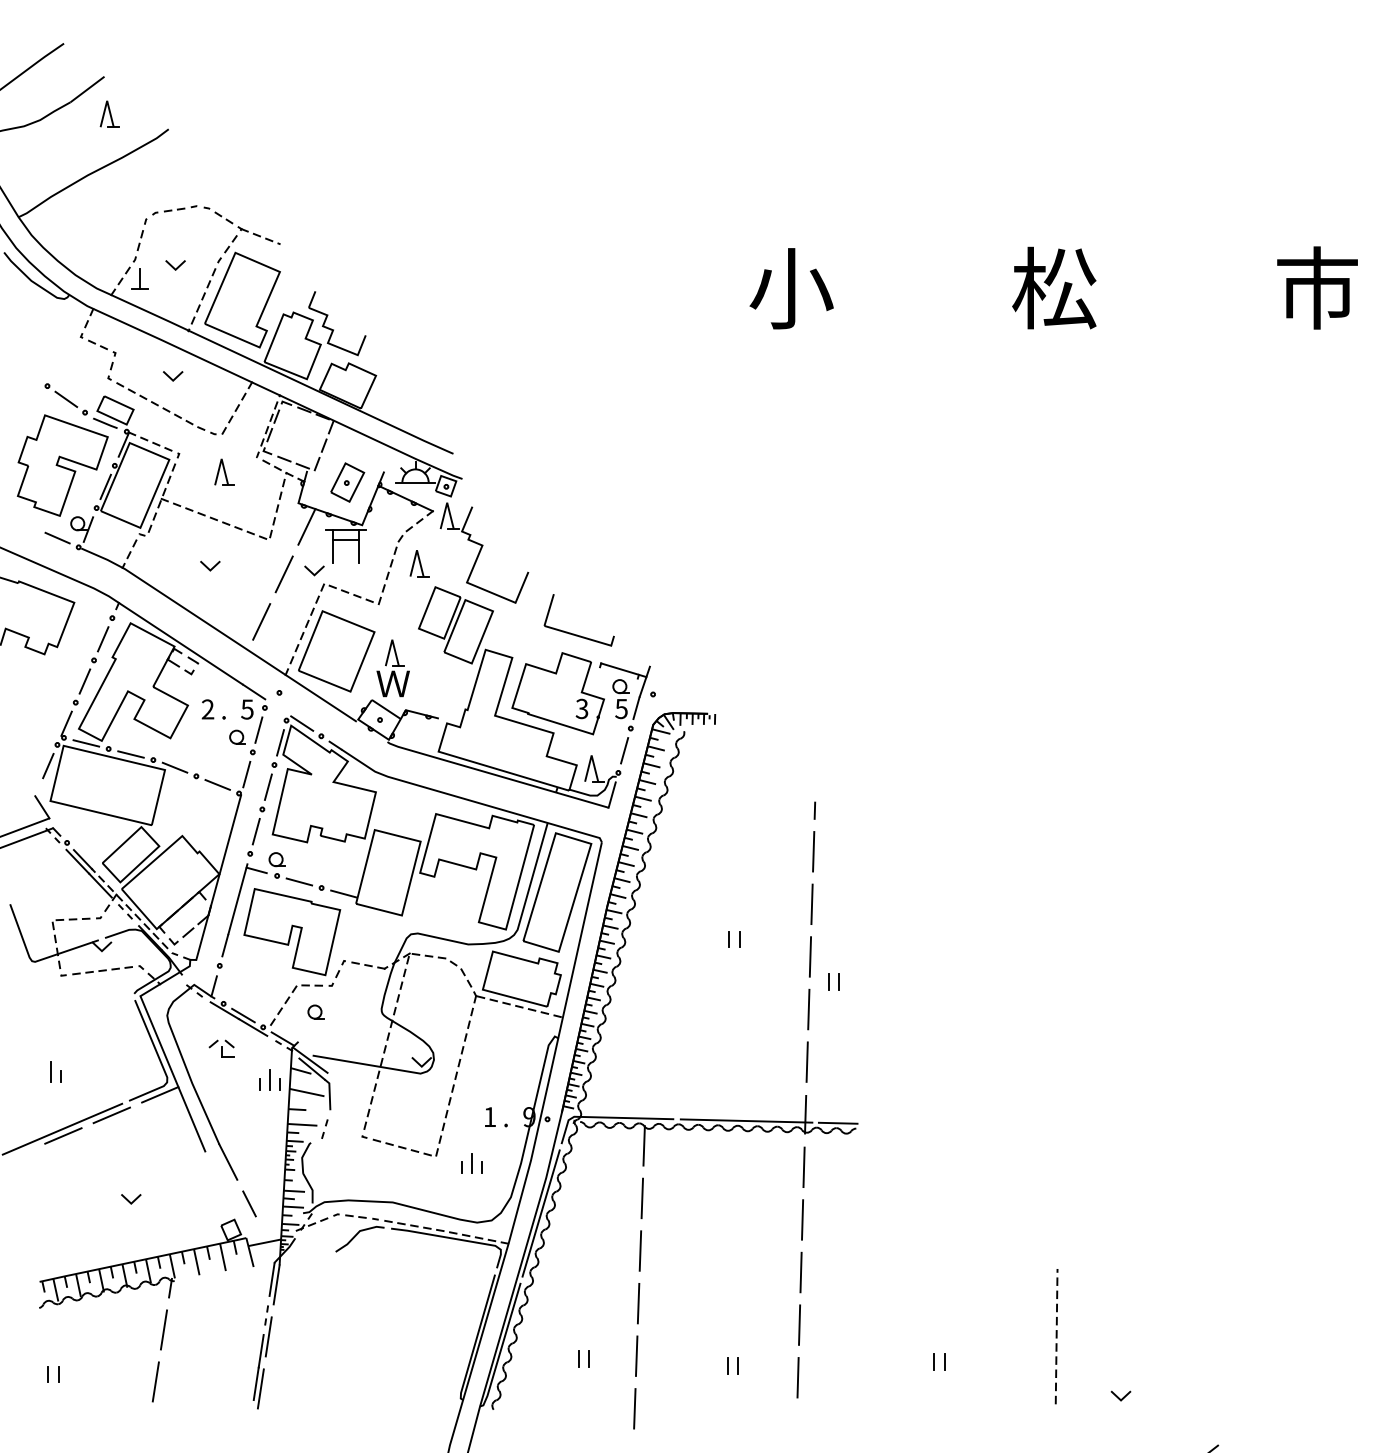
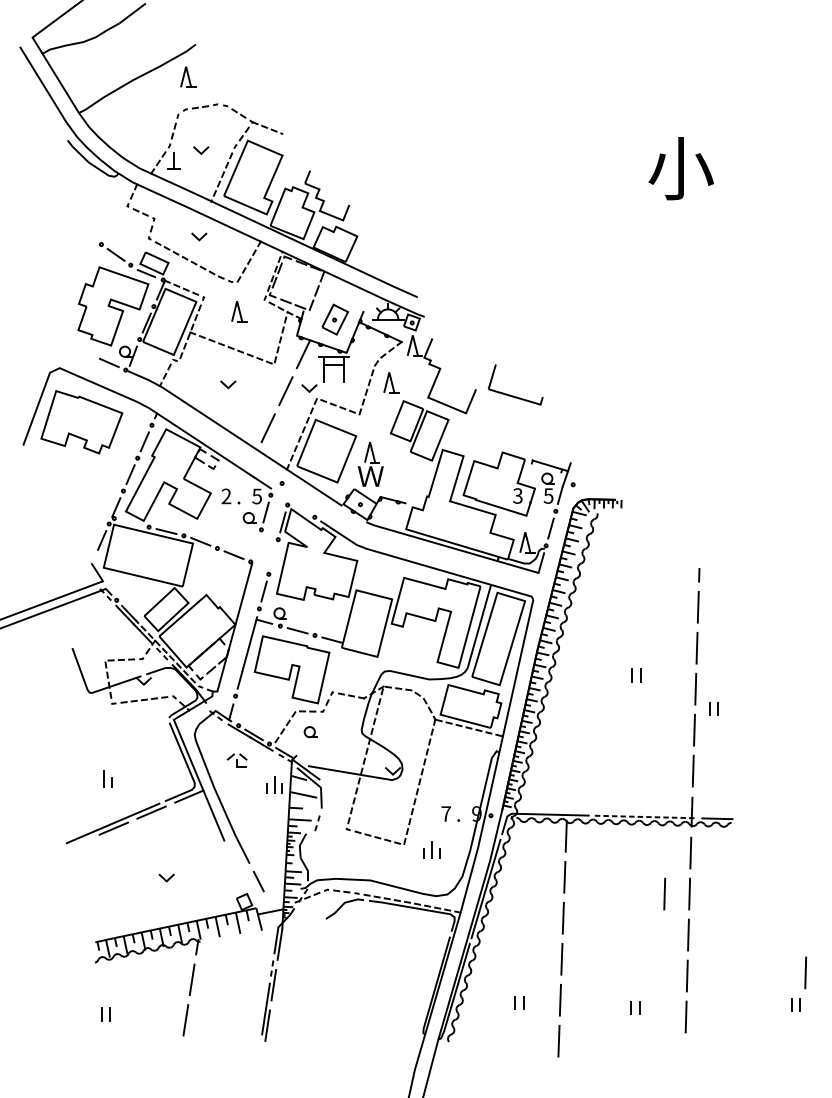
part: (109, 113) -> (187, 76), moved
part: (574, 633) -> (511, 395), moved
line: (302, 723) -> (300, 507), removed
line: (86, 743) -> (131, 522), removed
line: (246, 774) -> (256, 547), removed
line: (267, 786) -> (272, 556), removed
text: (490, 1116) -> (446, 813), 1 -> 7
line: (746, 1121) -> (645, 817), solid -> dashed
line: (770, 1219) -> (664, 893), added
line: (951, 1320) -> (805, 972), added

